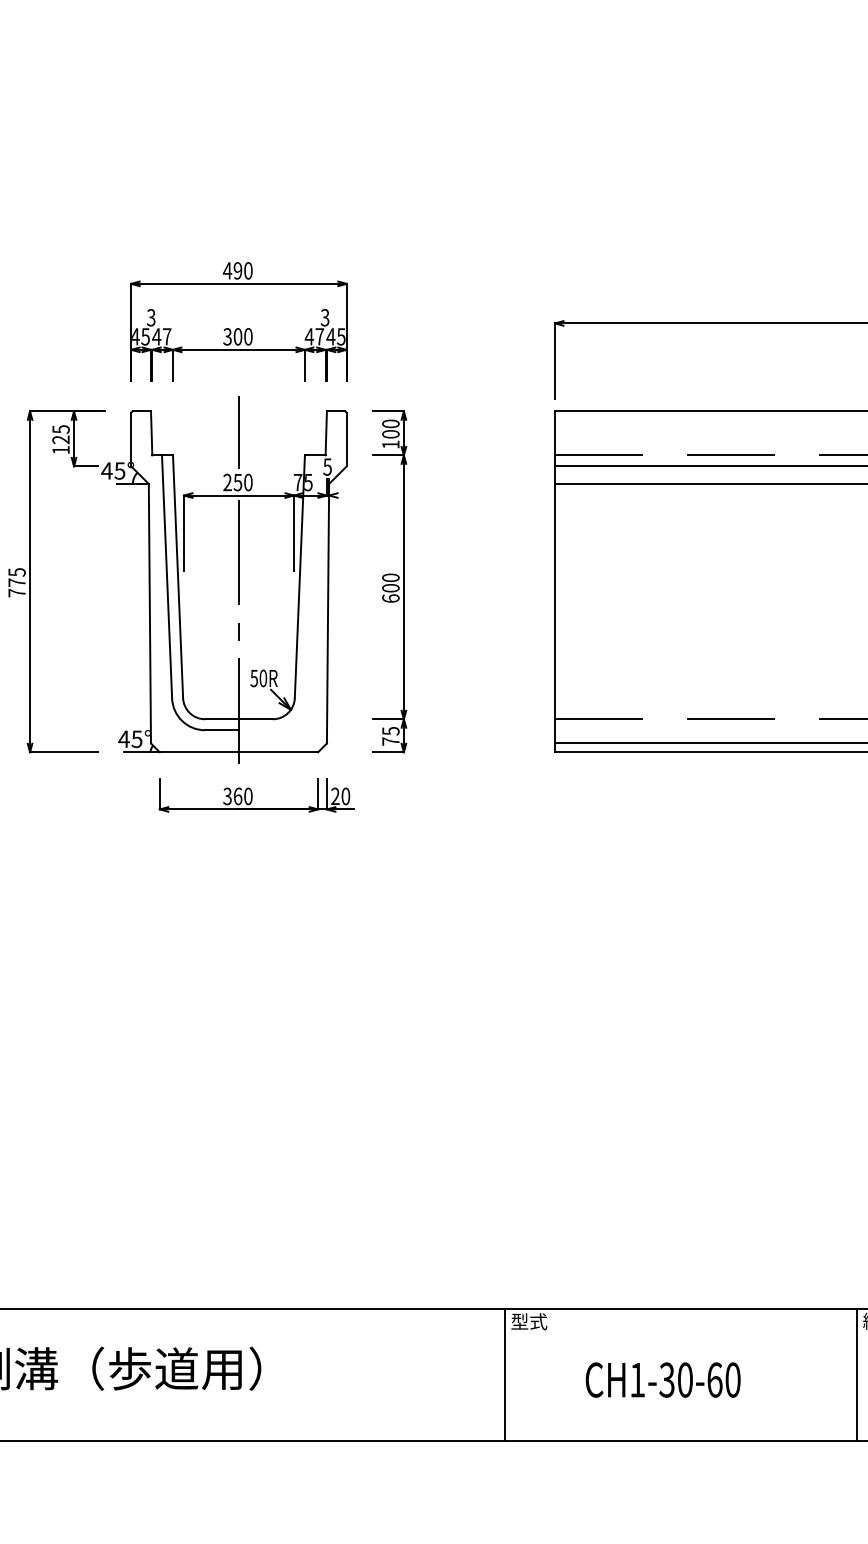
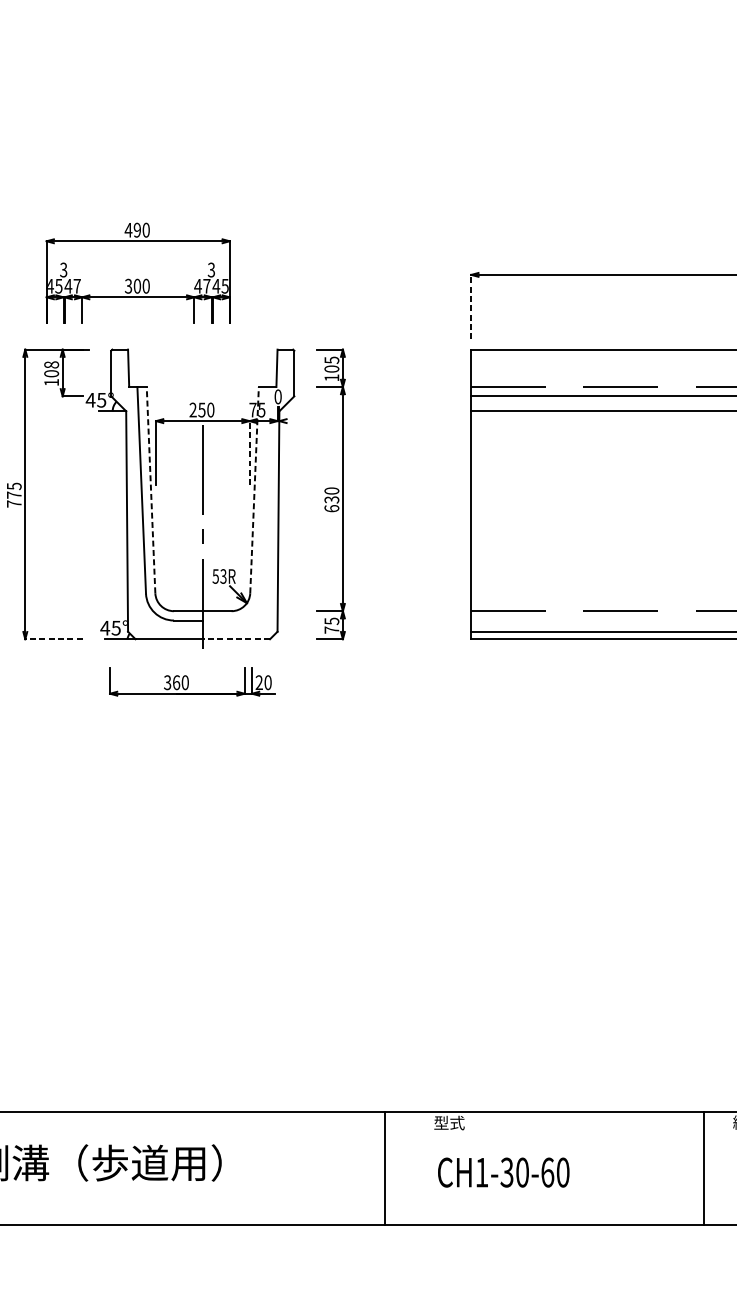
part: (238, 321) -> (137, 273), moved
line: (555, 361) -> (471, 307), solid -> dashed
text: (390, 423) -> (331, 359), 100 -> 105
line: (238, 432) -> (202, 367), removed
text: (60, 434) -> (51, 369), 125 -> 108
text: (327, 466) -> (278, 396), 5 -> 0
line: (293, 533) -> (249, 453), solid -> dashed
line: (178, 576) -> (151, 489), solid -> dashed
line: (299, 576) -> (254, 489), solid -> dashed
text: (390, 588) -> (331, 500), 600 -> 630
text: (263, 678) -> (223, 576), 50R -> 53R
line: (63, 752) -> (53, 639), solid -> dashed
line: (278, 752) -> (236, 639), solid -> dashed
part: (256, 795) -> (192, 681), moved
line: (504, 1375) -> (385, 1168), moved
line: (856, 1375) -> (703, 1168), moved
text: (662, 1379) -> (503, 1172), moved

